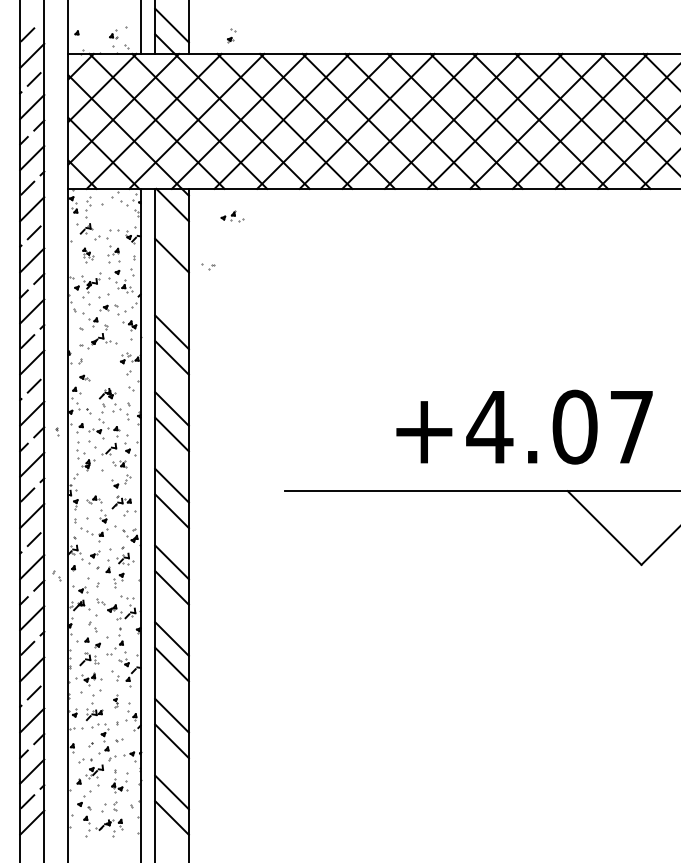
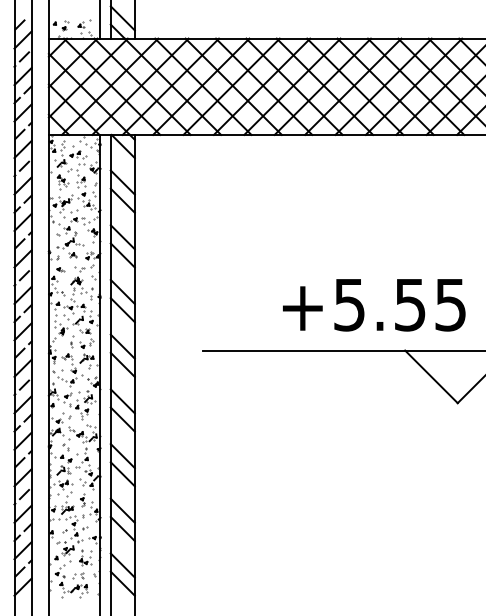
part: (231, 35) -> (65, 25), moved
part: (232, 216) -> (78, 154), moved
part: (88, 255) -> (63, 182), size x1.43
part: (208, 266) -> (79, 268), moved
line: (171, 281) -> (122, 200), added
part: (101, 357) -> (72, 255), added
text: (559, 426) -> (399, 304), +4.07 -> +5.55
part: (57, 431) -> (71, 344), moved
part: (56, 575) -> (40, 410), removed
part: (115, 700) -> (82, 499), size x1.43

